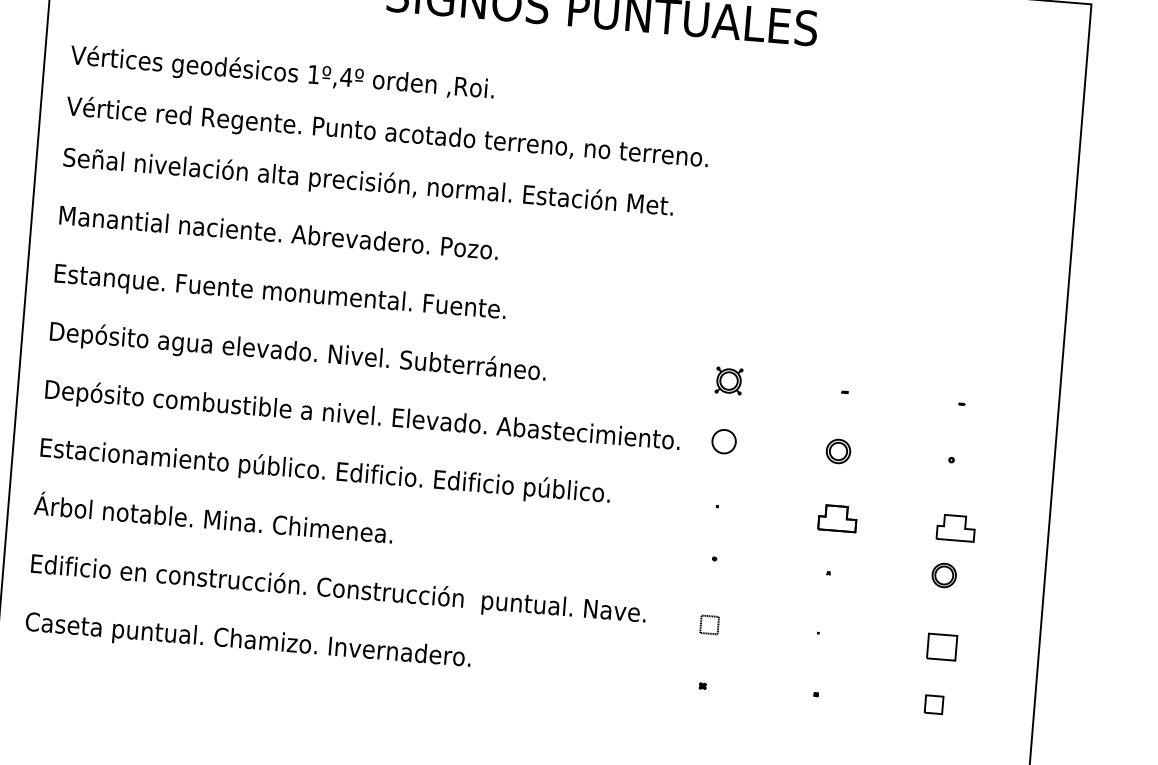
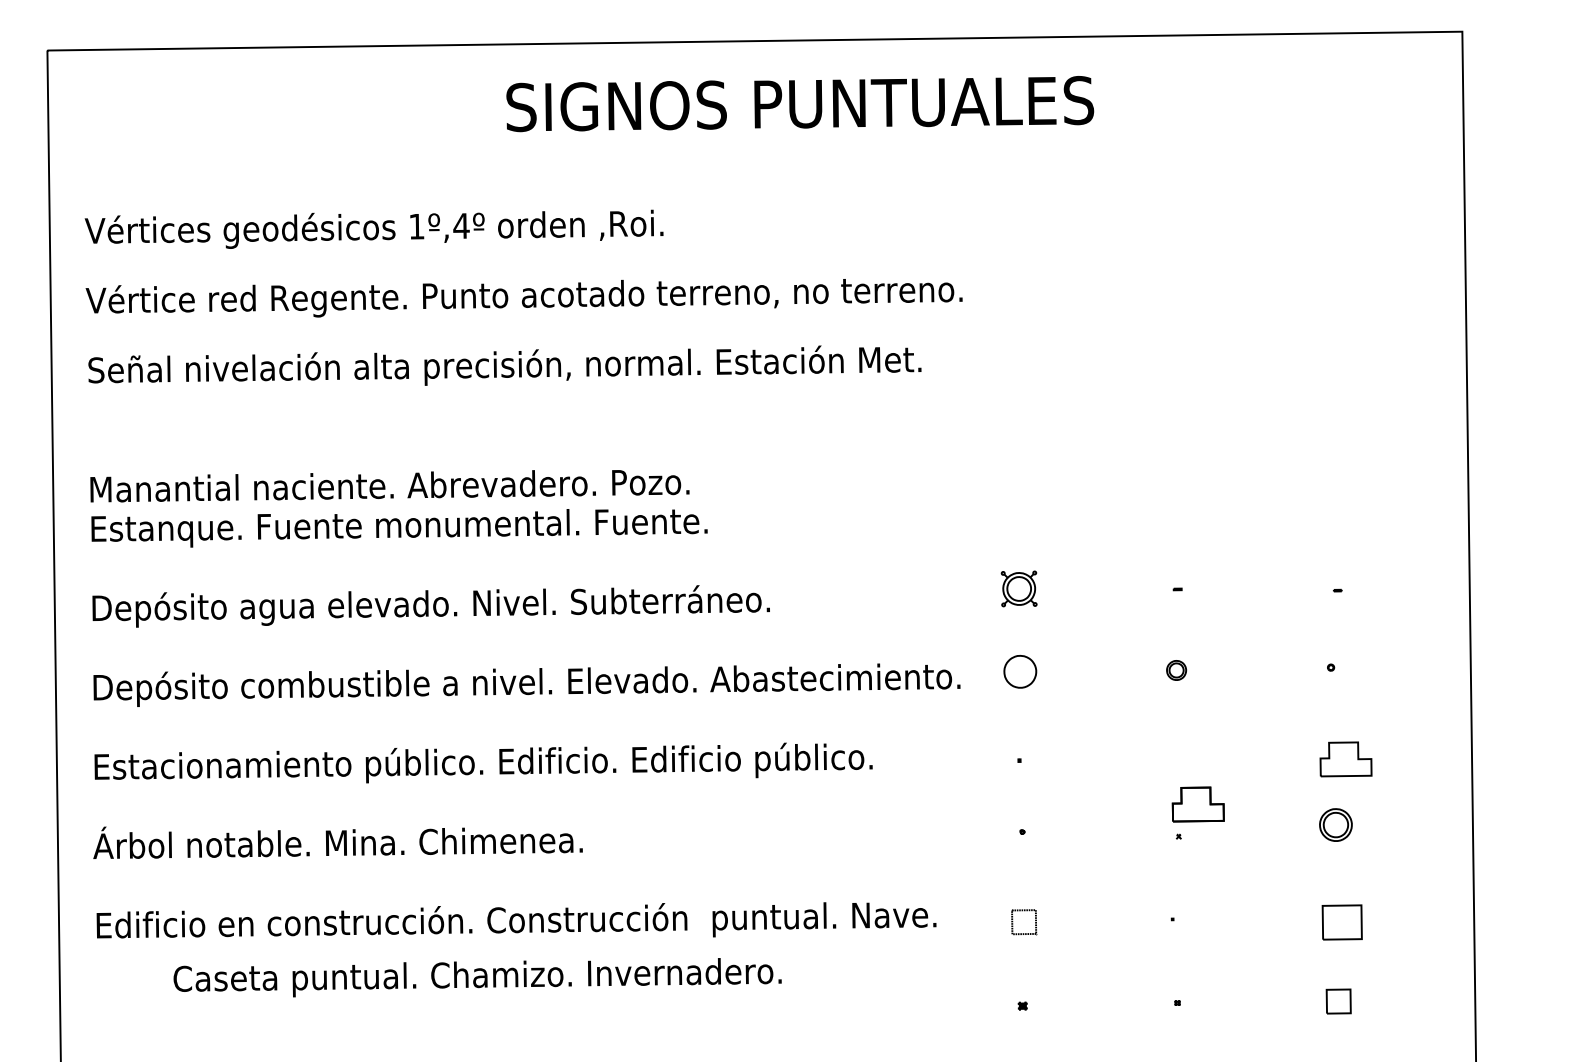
text: (278, 233) -> (389, 486), moved
part: (838, 451) -> (1176, 670), size x0.6
part: (837, 518) -> (1197, 804), moved
text: (248, 641) -> (477, 977), moved

